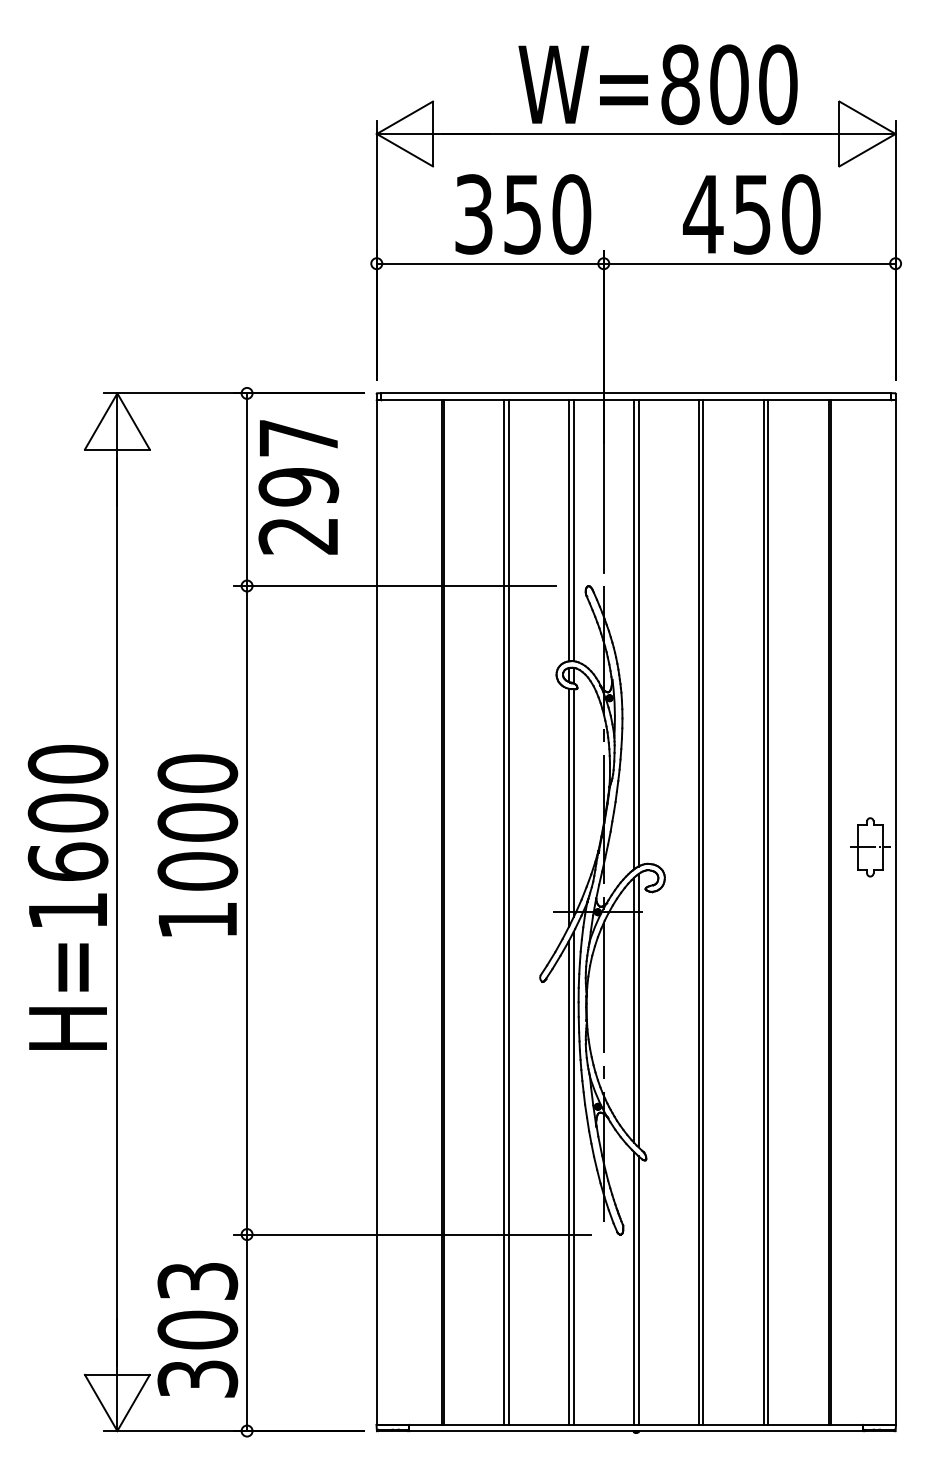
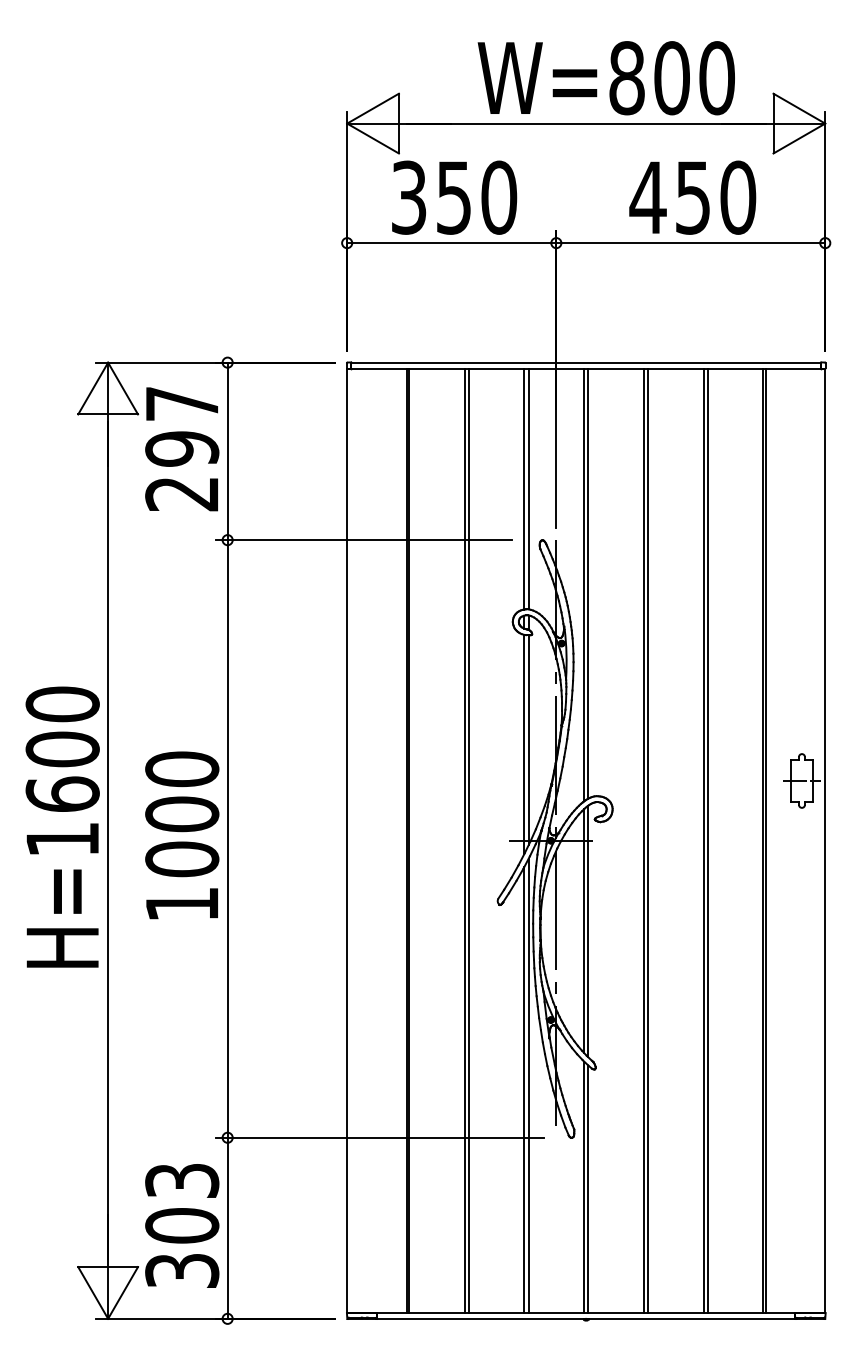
text: (523, 214) -> (454, 197), moved
text: (298, 487) -> (181, 449), moved
text: (197, 845) -> (181, 835), moved

